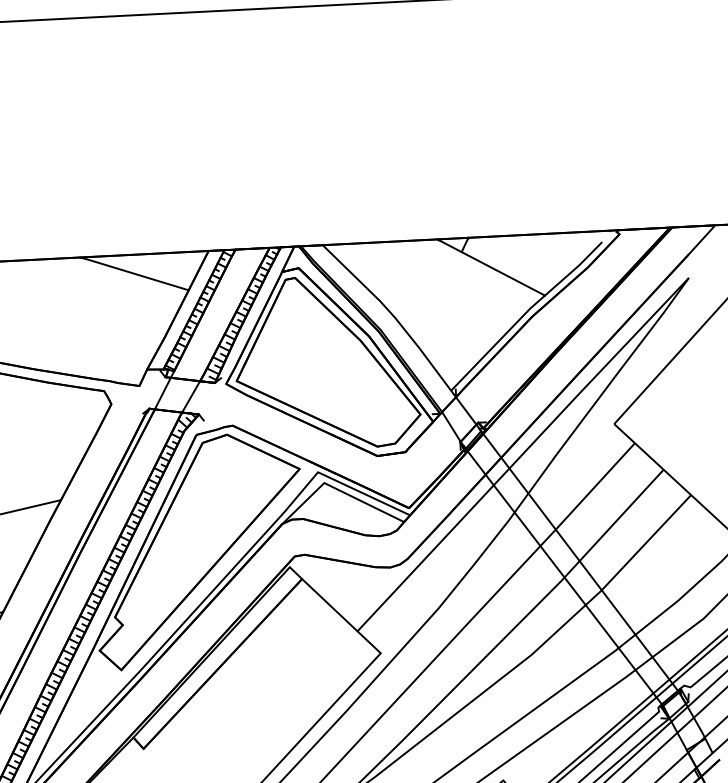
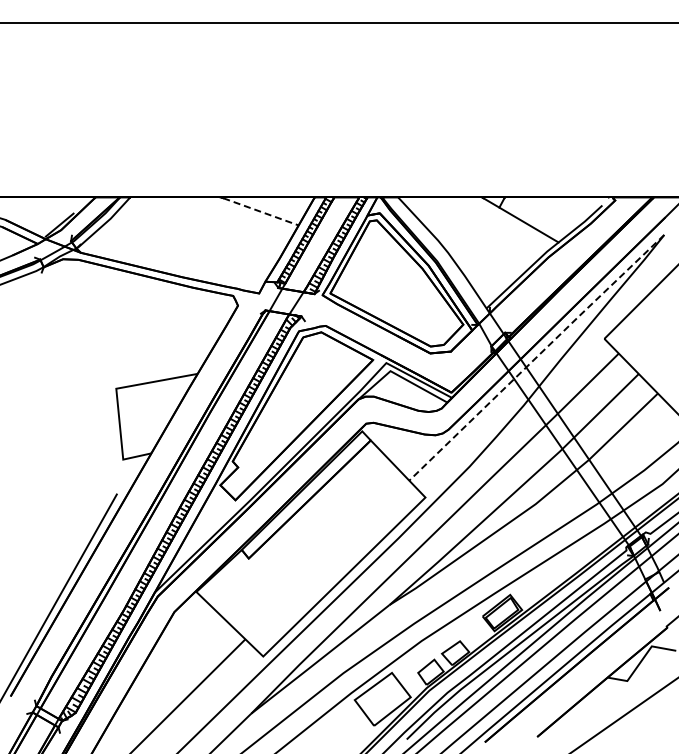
line: (137, 275) -> (261, 212), solid -> dashed
line: (522, 454) -> (536, 357), solid -> dashed

